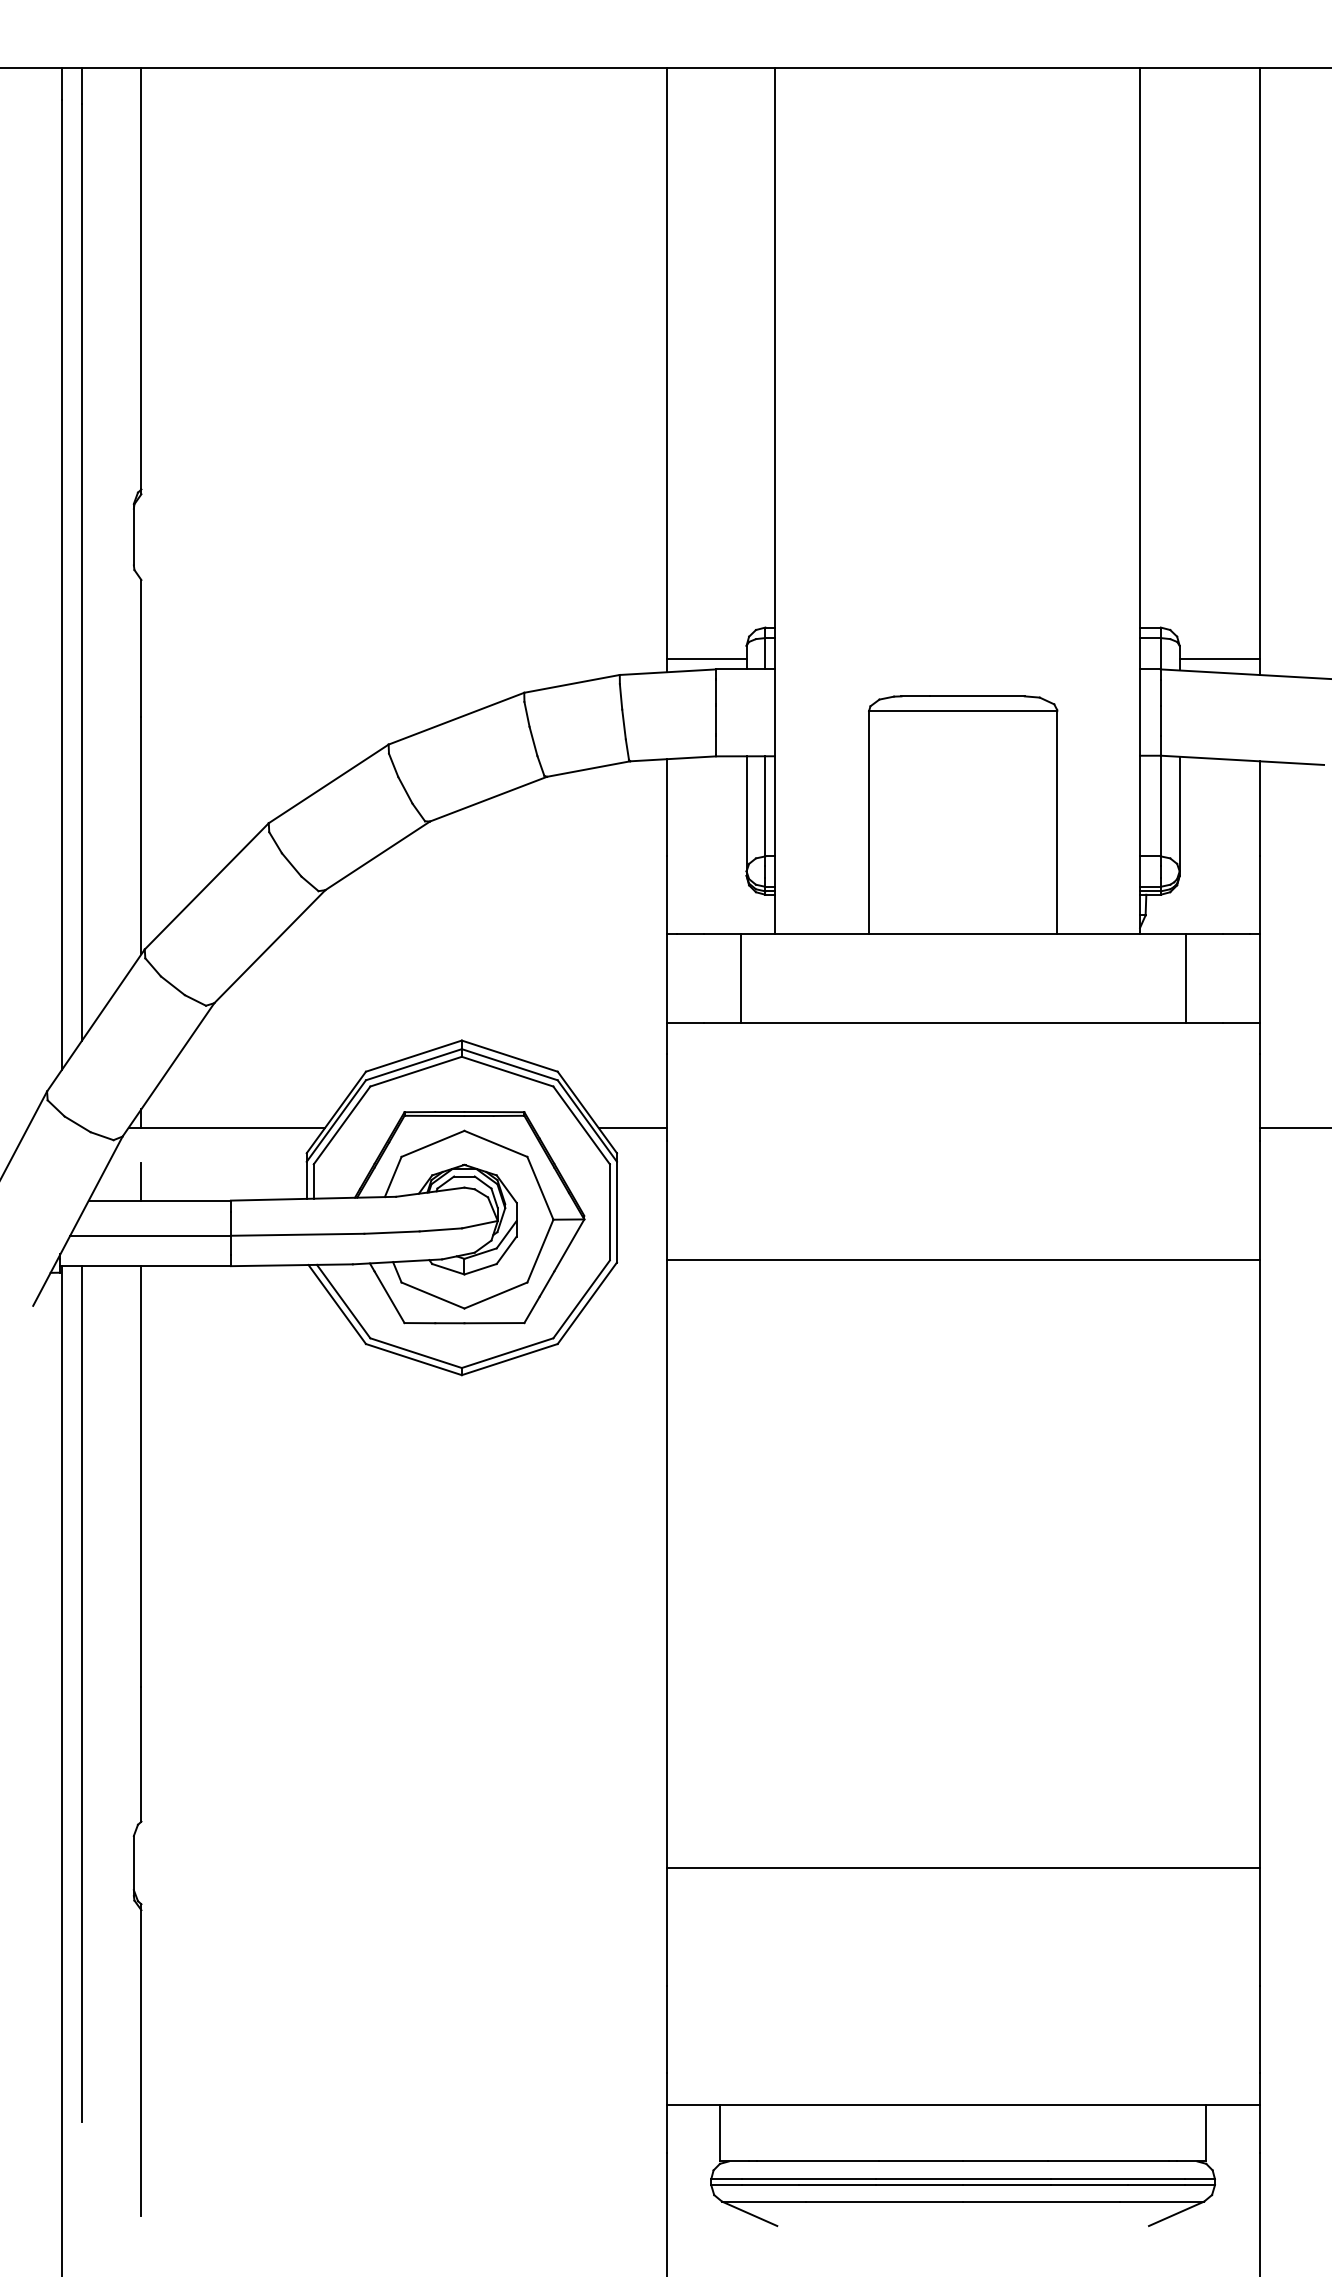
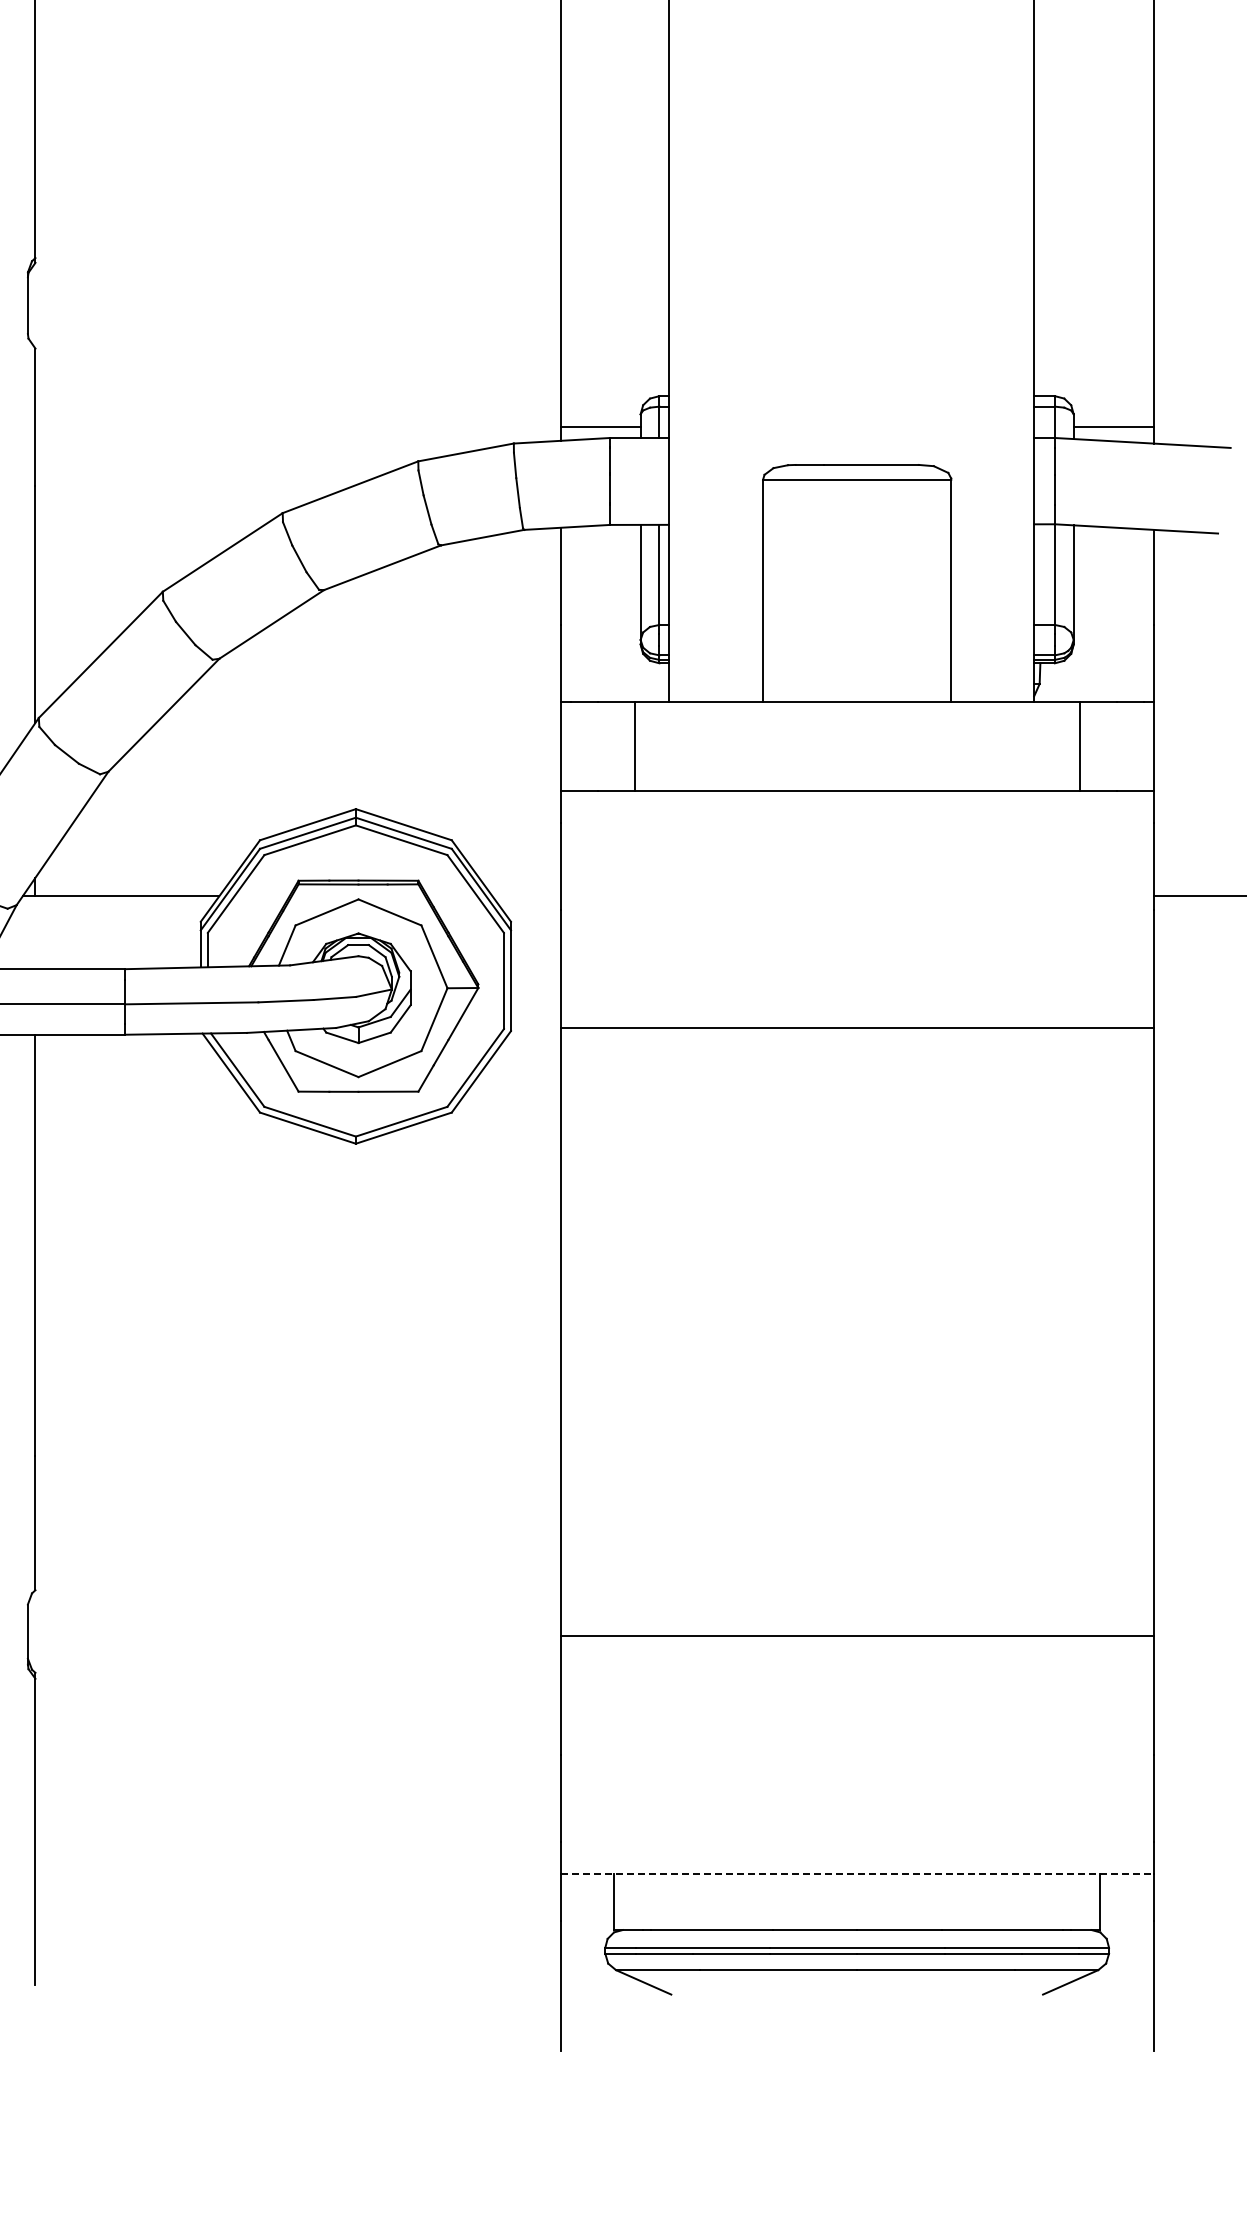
line: (632, 1127) -> (526, 896), removed
line: (141, 1181) -> (35, 950), removed
line: (963, 2104) -> (857, 1873), solid -> dashed

